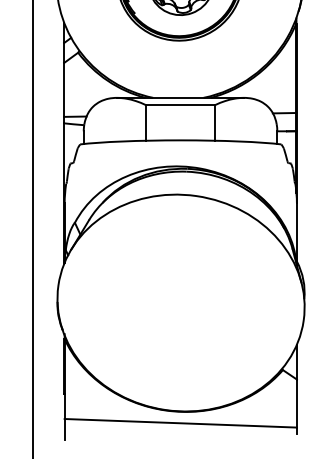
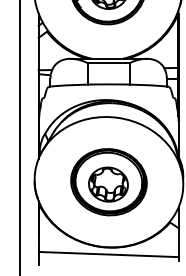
part: (180, 303) -> (108, 182), added

